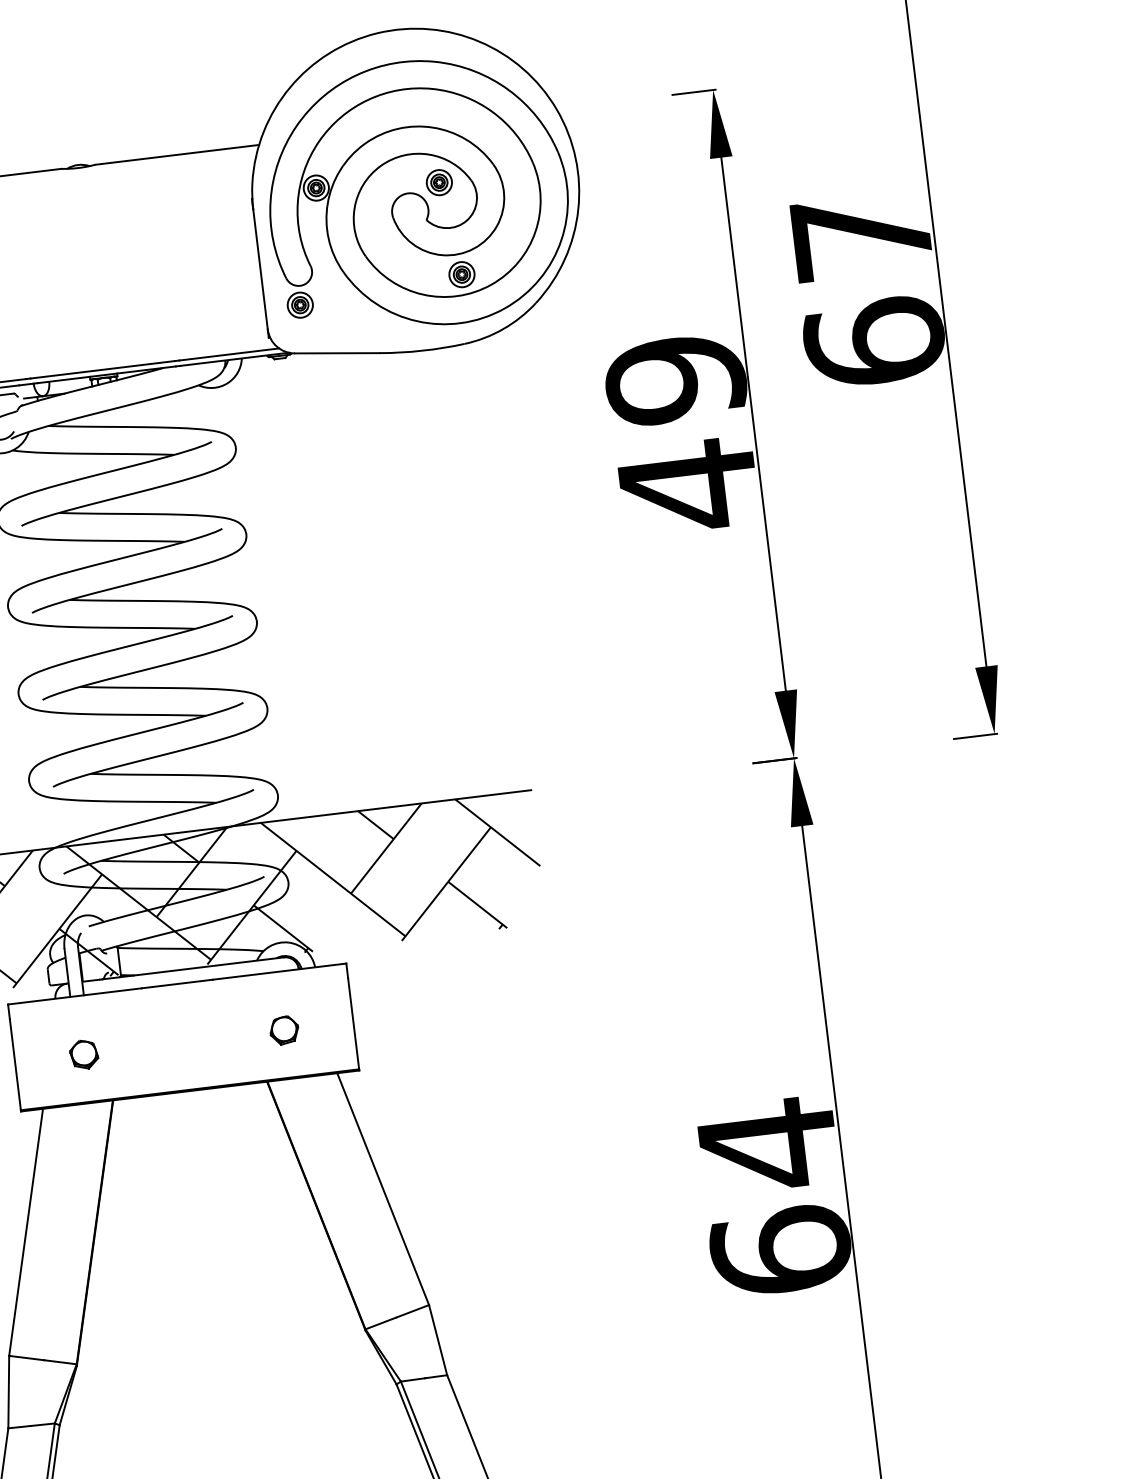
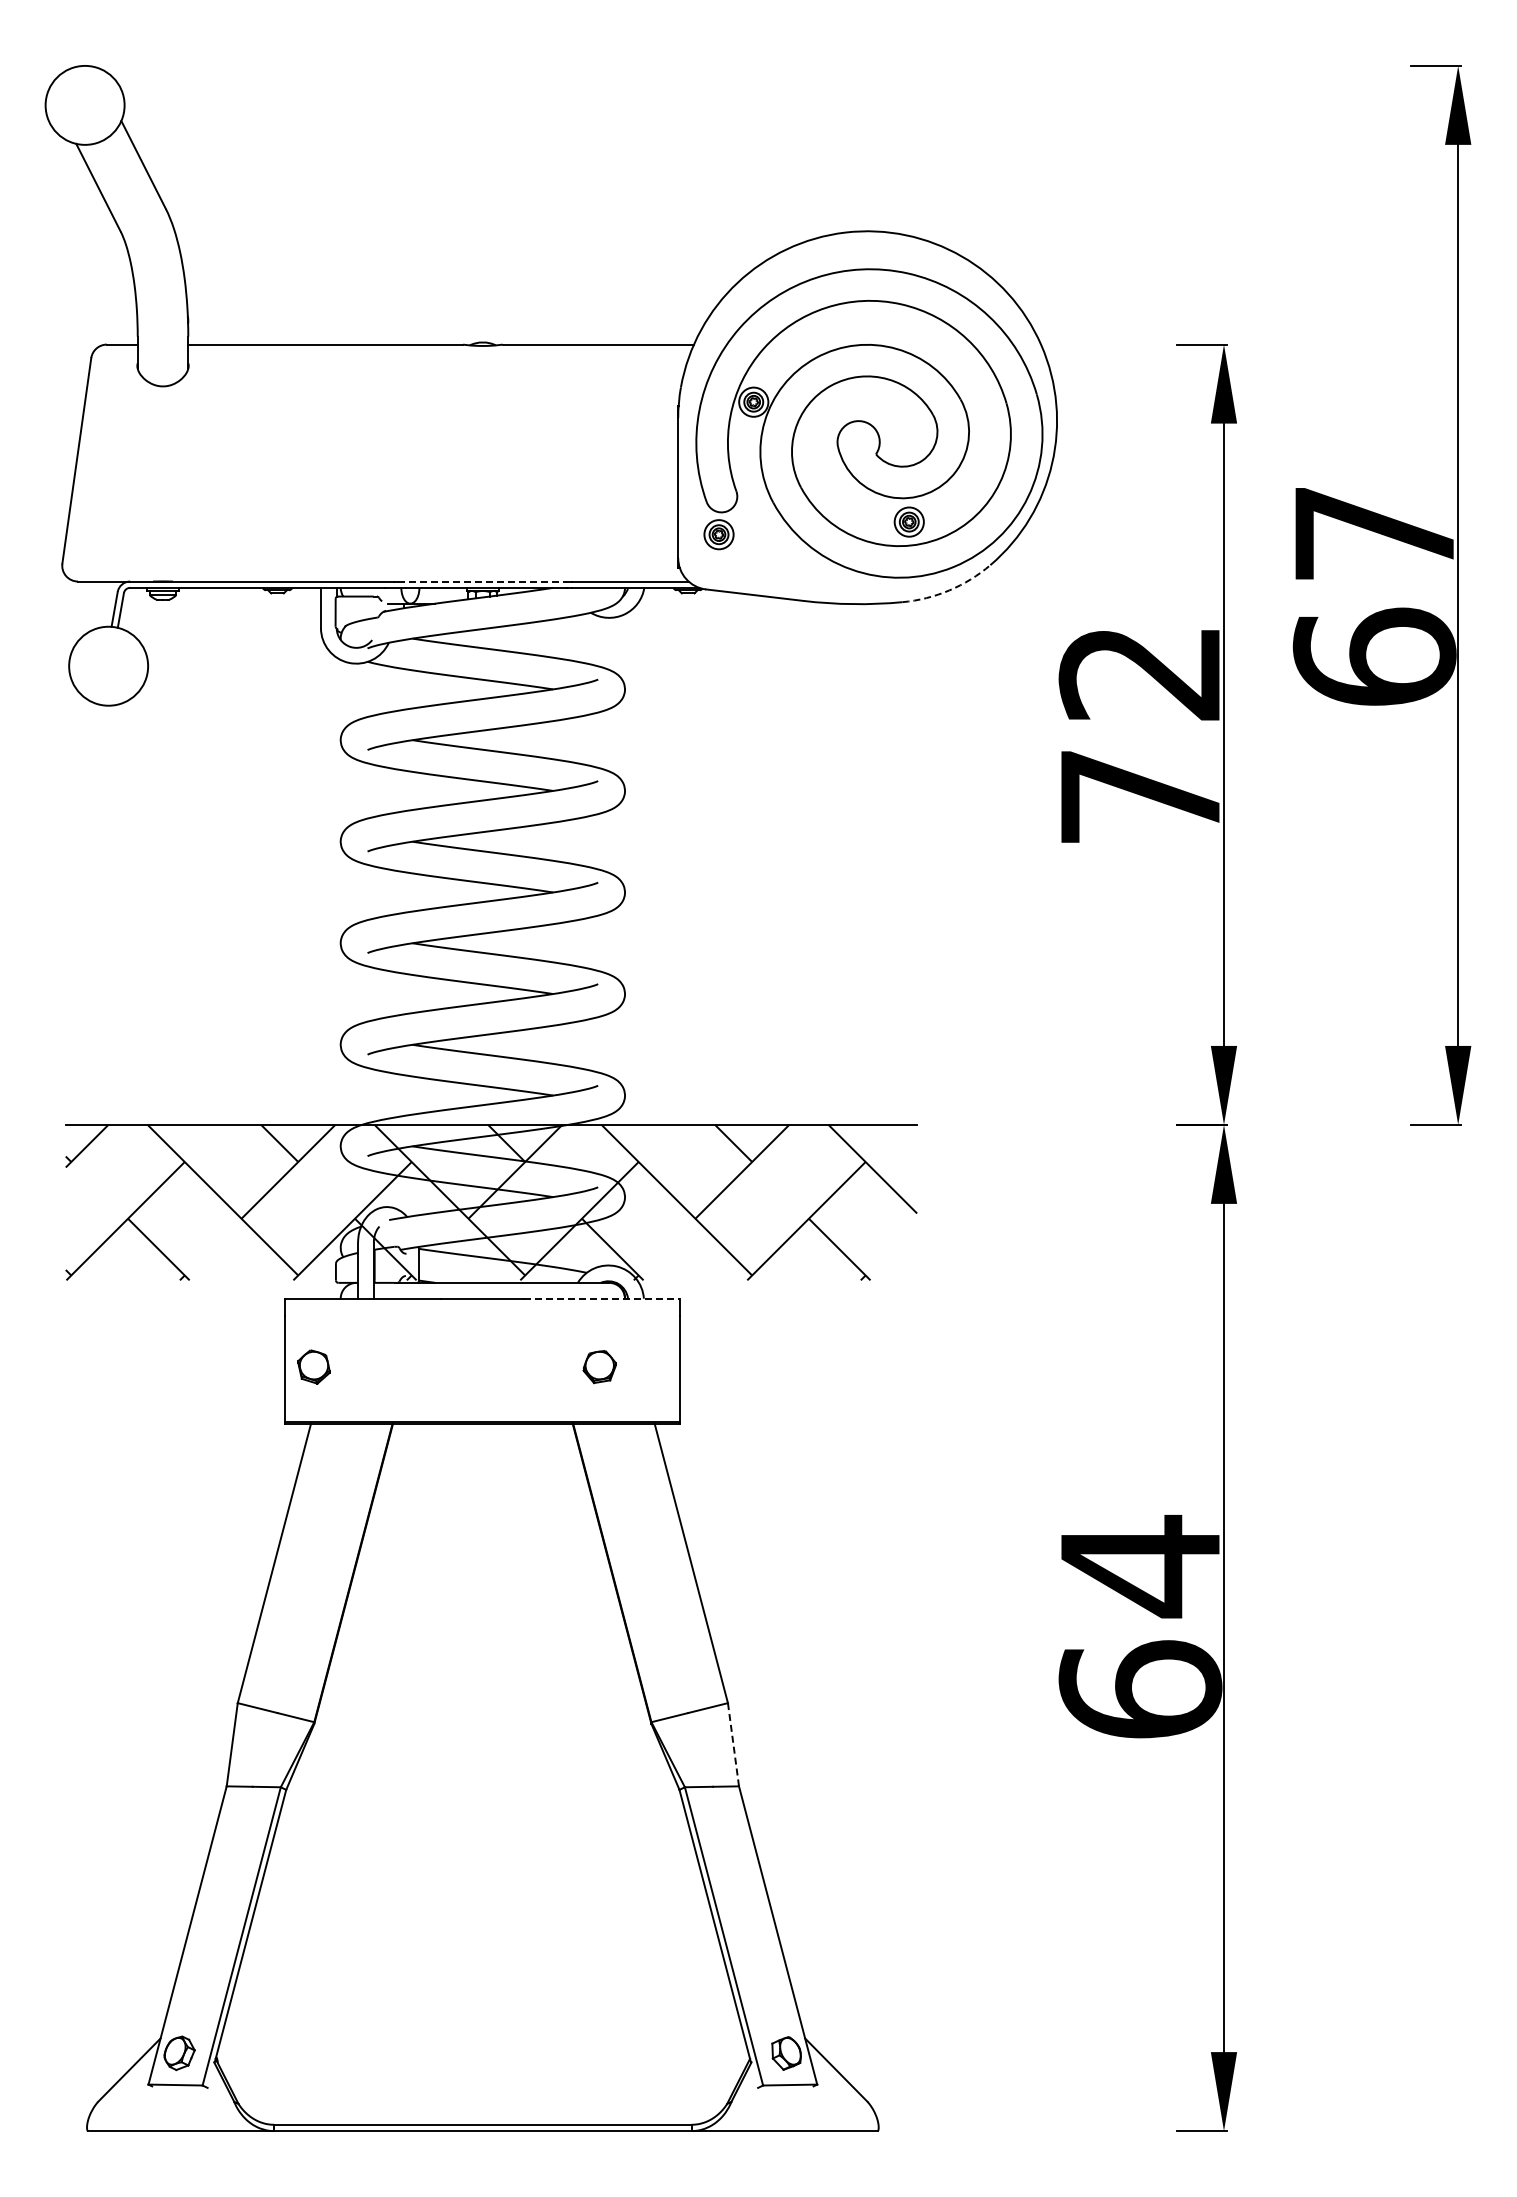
part: (438, 182) -> (895, 412), removed
arc: (503, 329) -> (949, 590), solid -> dashed
line: (103, 369) -> (483, 581), solid -> dashed
text: (682, 434) -> (1140, 736), 49 -> 72
line: (279, 971) -> (602, 1298), solid -> dashed
part: (83, 1054) -> (313, 1366), moved
line: (438, 1339) -> (733, 1744), solid -> dashed

